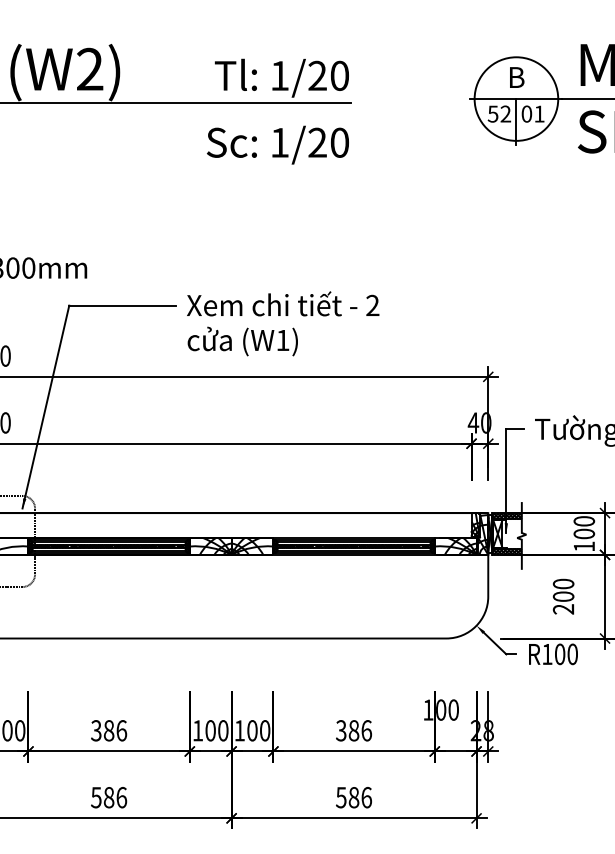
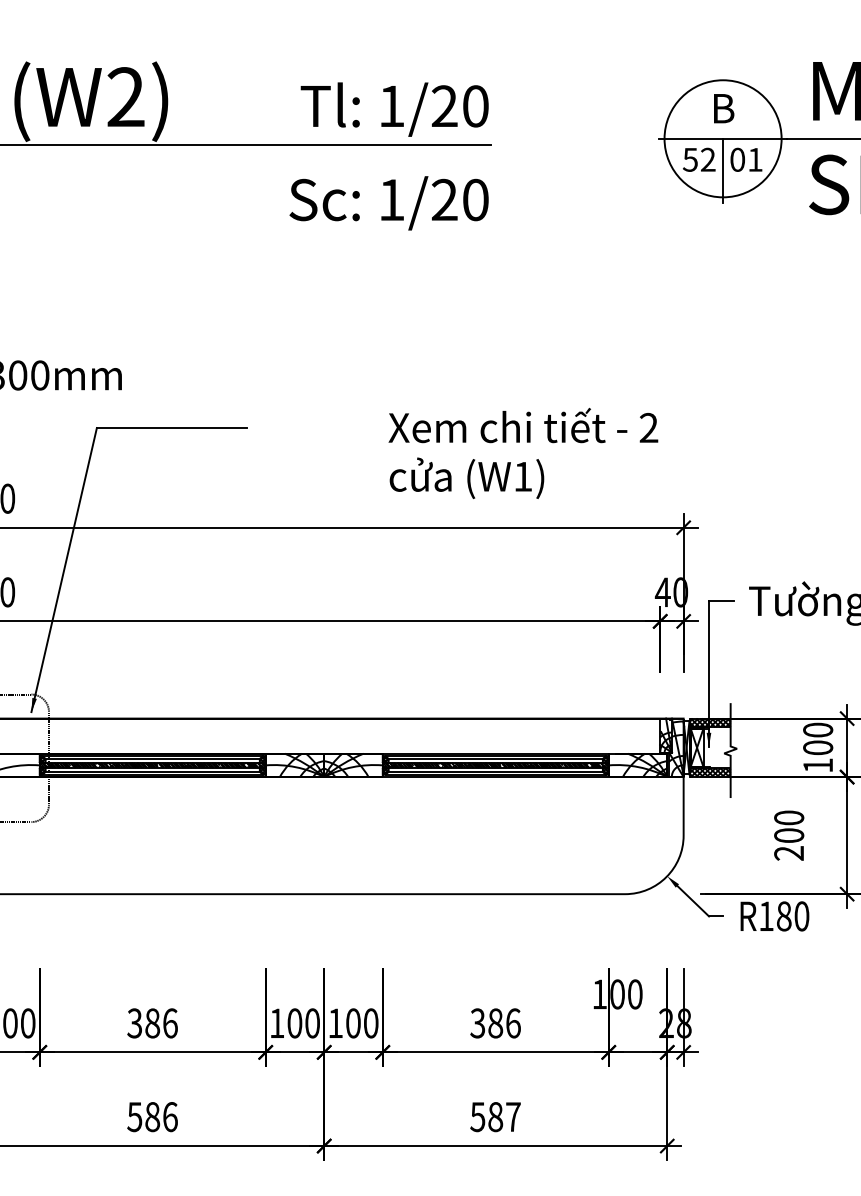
text: (283, 323) -> (523, 452), moved
text: (560, 654) -> (784, 916), R100 -> R180
text: (366, 797) -> (513, 1117), 586 -> 587

